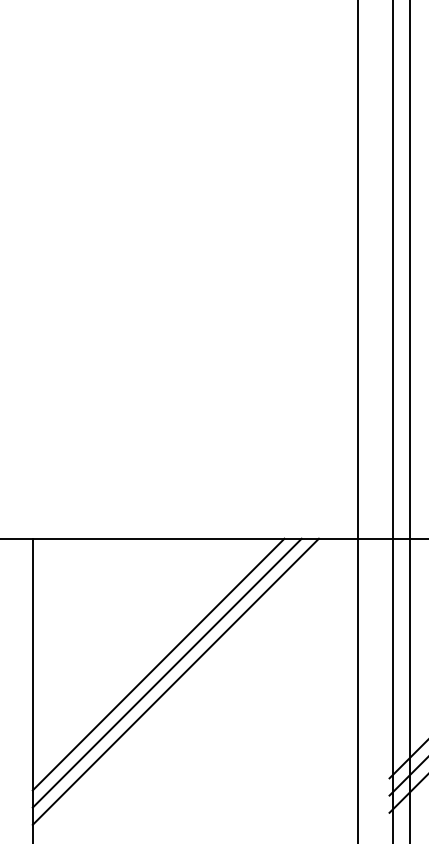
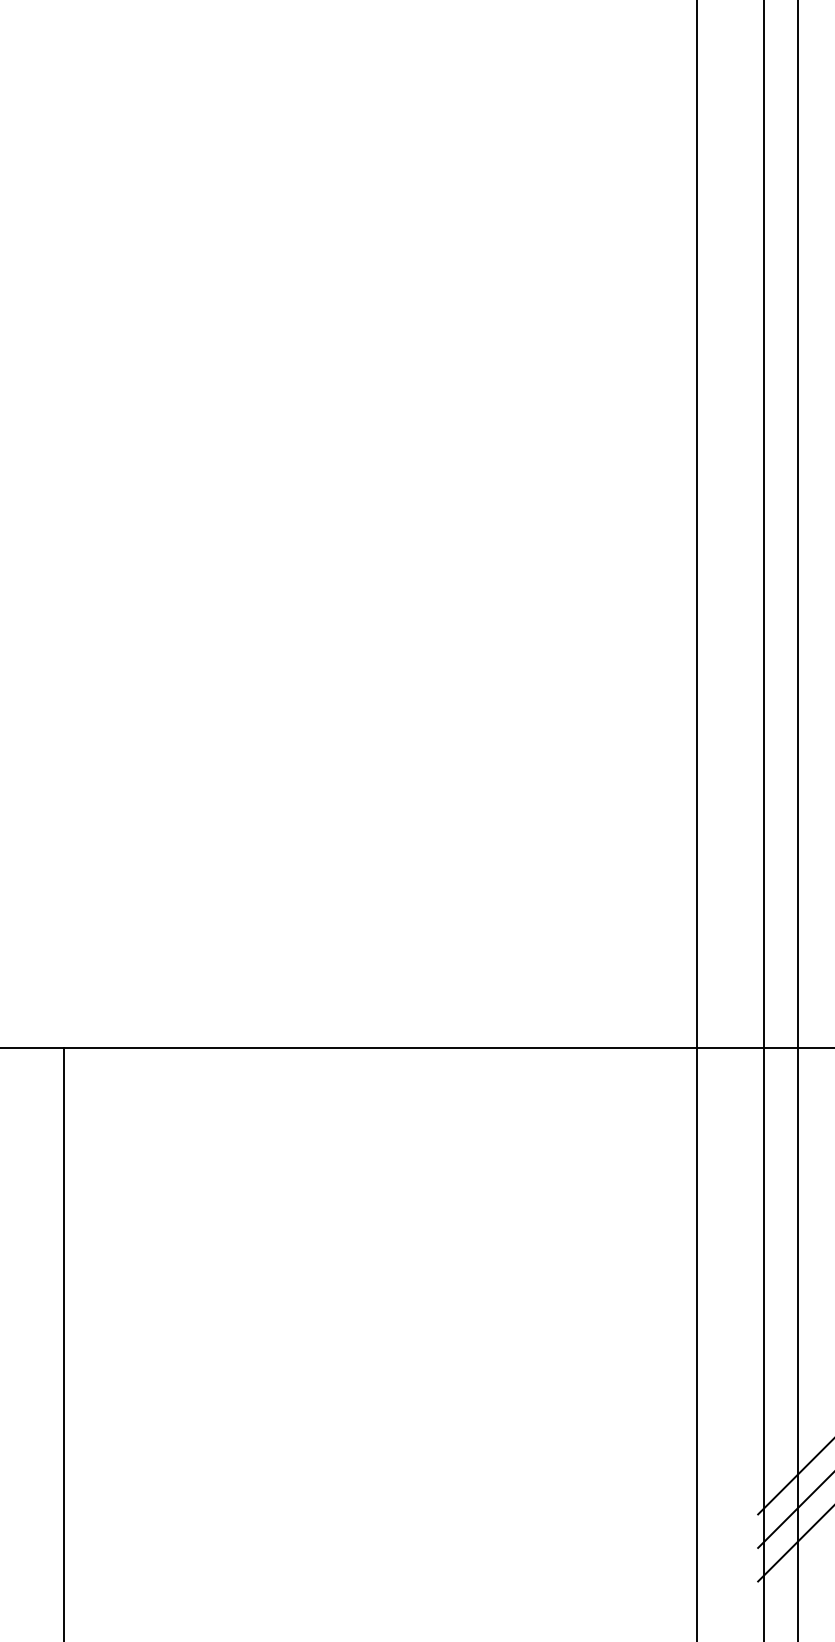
line: (158, 664) -> (308, 1292), removed
line: (166, 672) -> (324, 1308), removed
line: (175, 681) -> (341, 1325), removed

